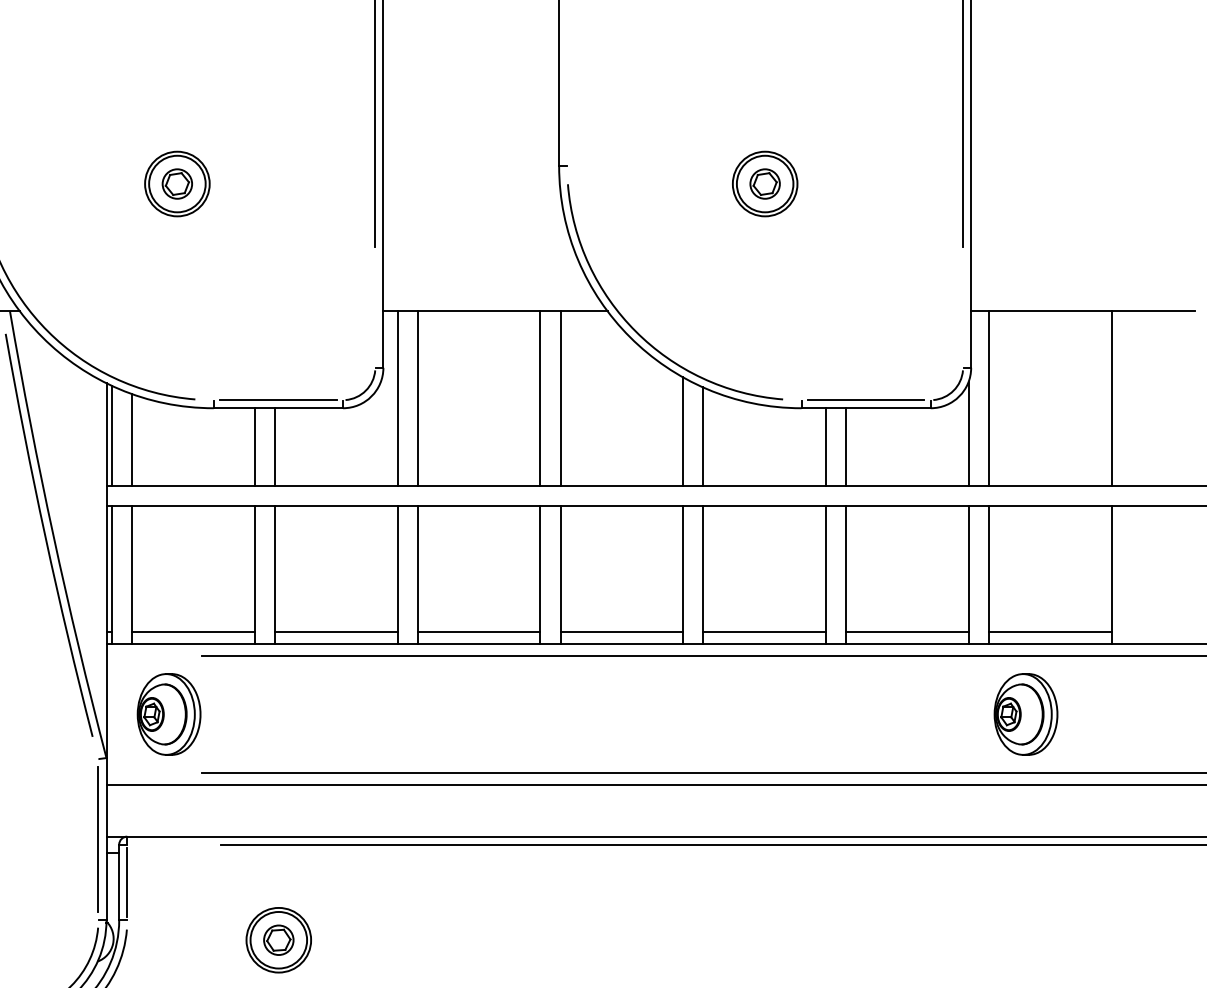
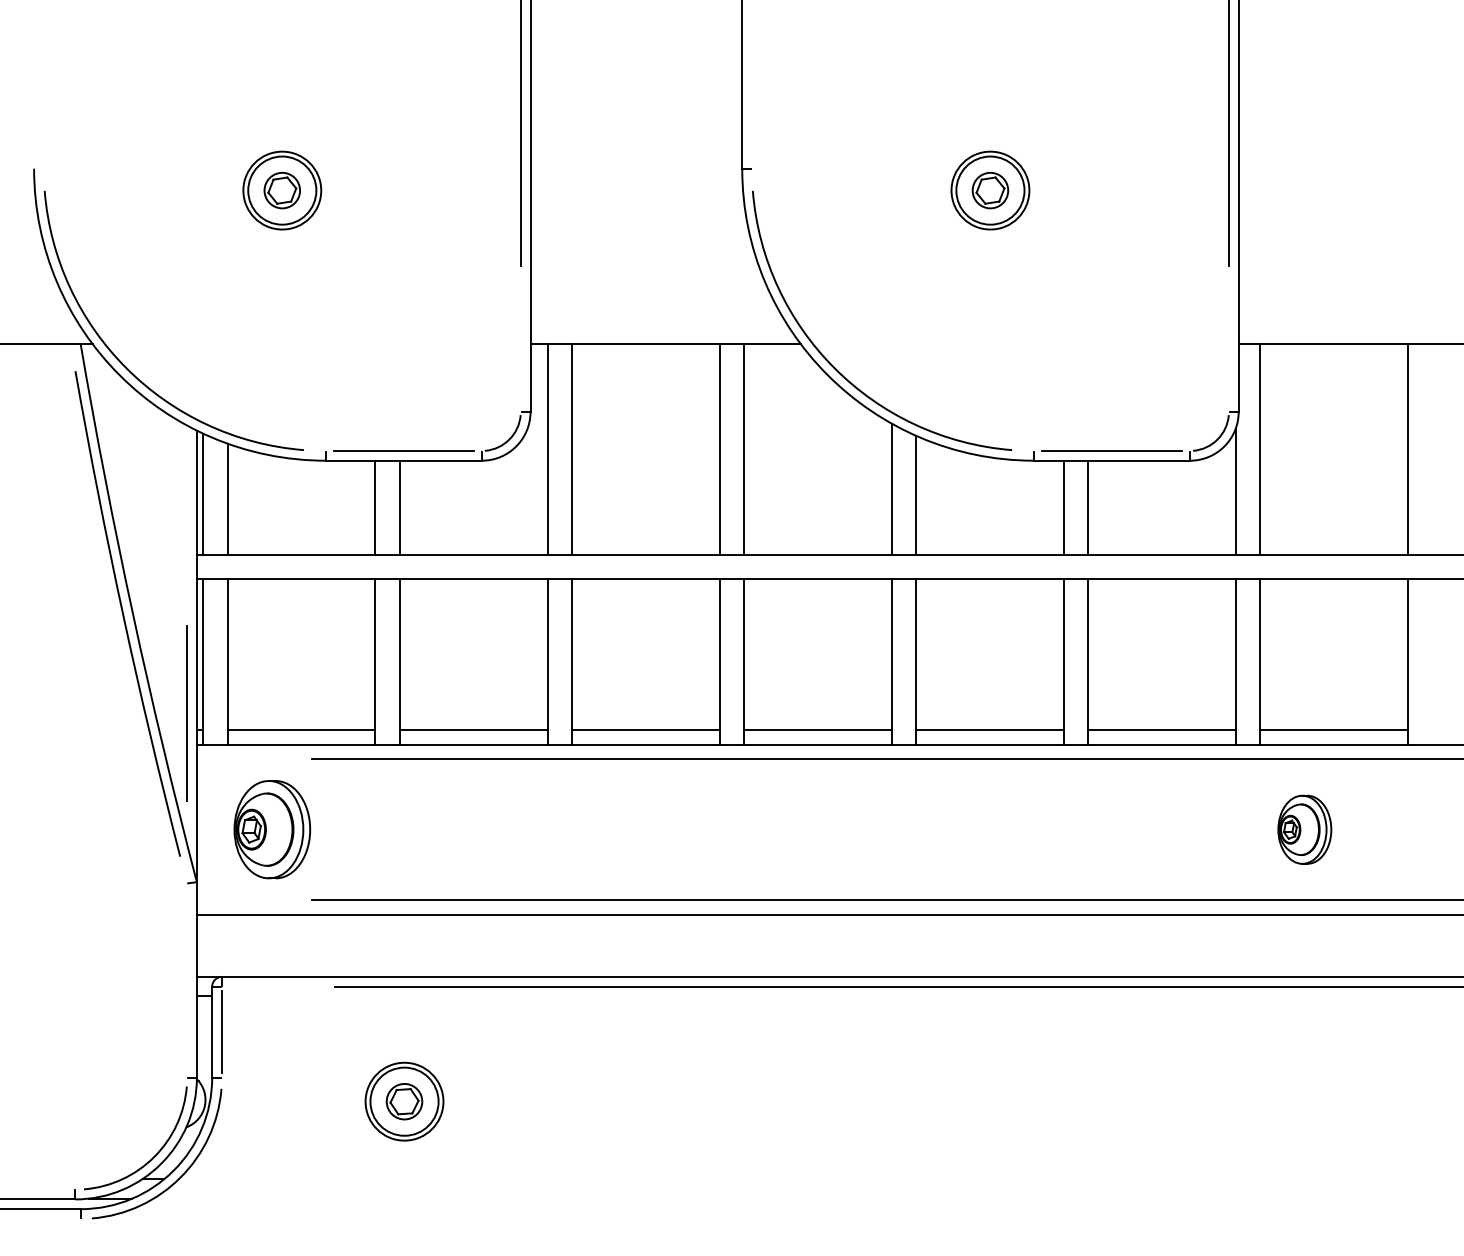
part: (1025, 714) -> (1304, 829), size x0.7
line: (97, 839) -> (186, 713), moved

